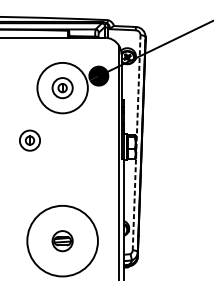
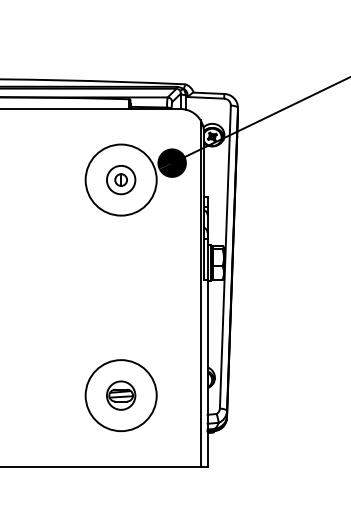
part: (30, 140) -> (75, 254), removed
line: (136, 143) -> (225, 257), dashed -> solid
circle: (62, 241) -> (120, 395), size x0.71

